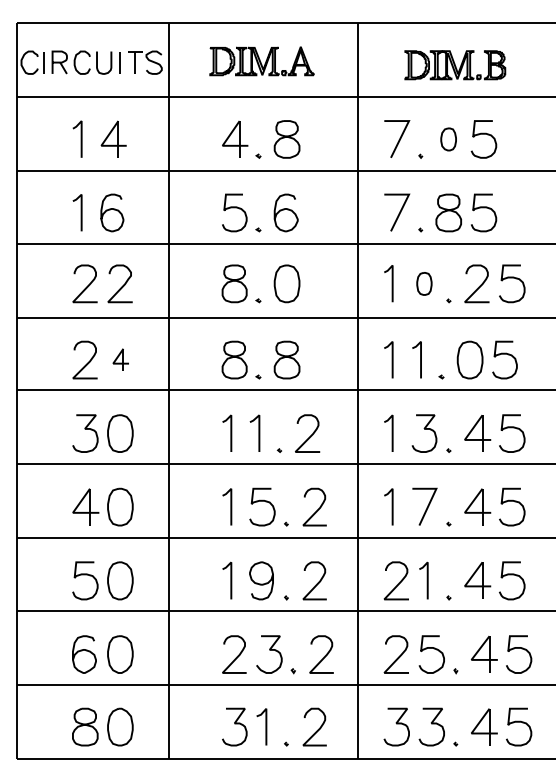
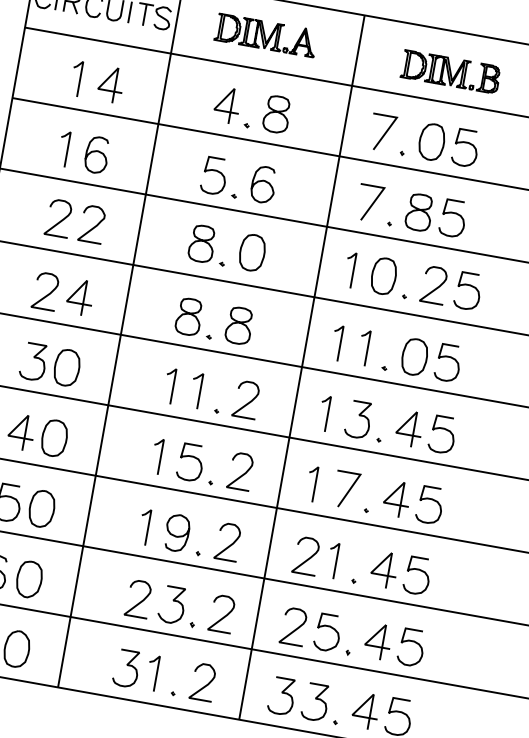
part: (448, 139) -> (431, 142), size x1.67
part: (424, 283) -> (384, 275), size x1.67
part: (120, 359) -> (79, 296), size x1.67

